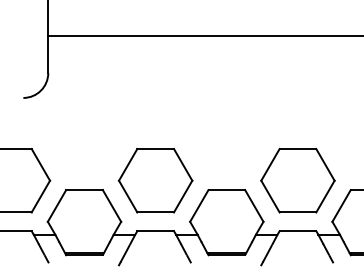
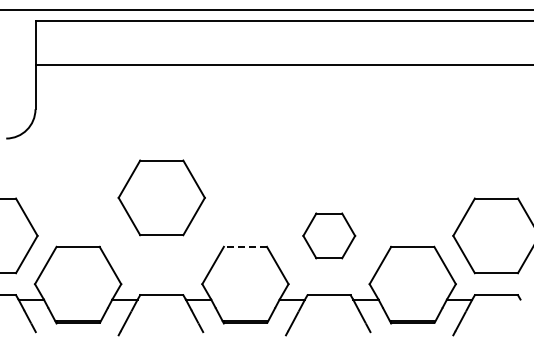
part: (155, 180) -> (161, 197), moved
part: (298, 180) -> (329, 235), size x0.6
line: (226, 189) -> (245, 246), solid -> dashed

